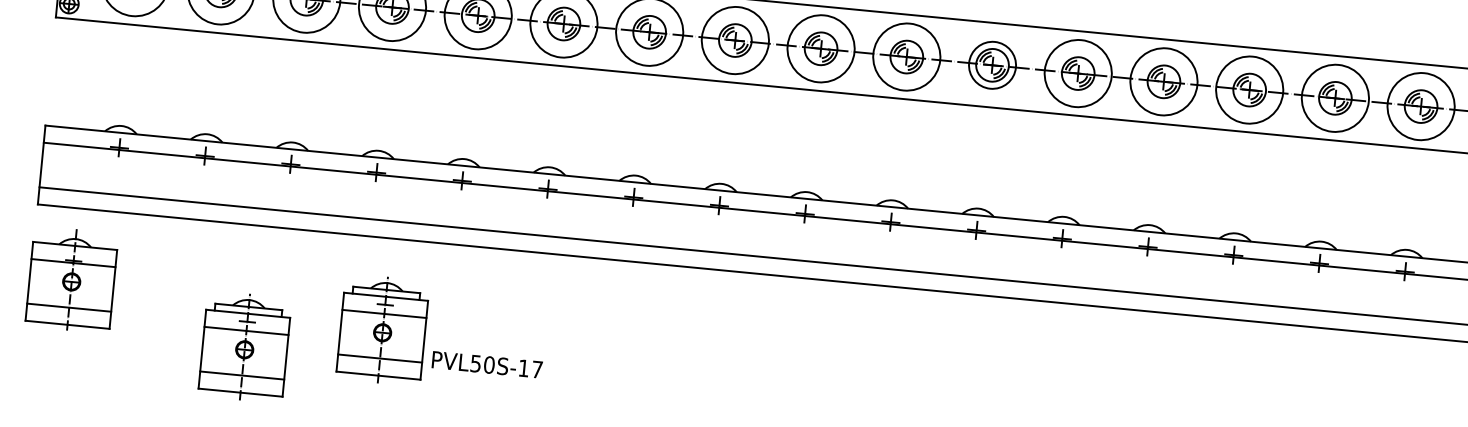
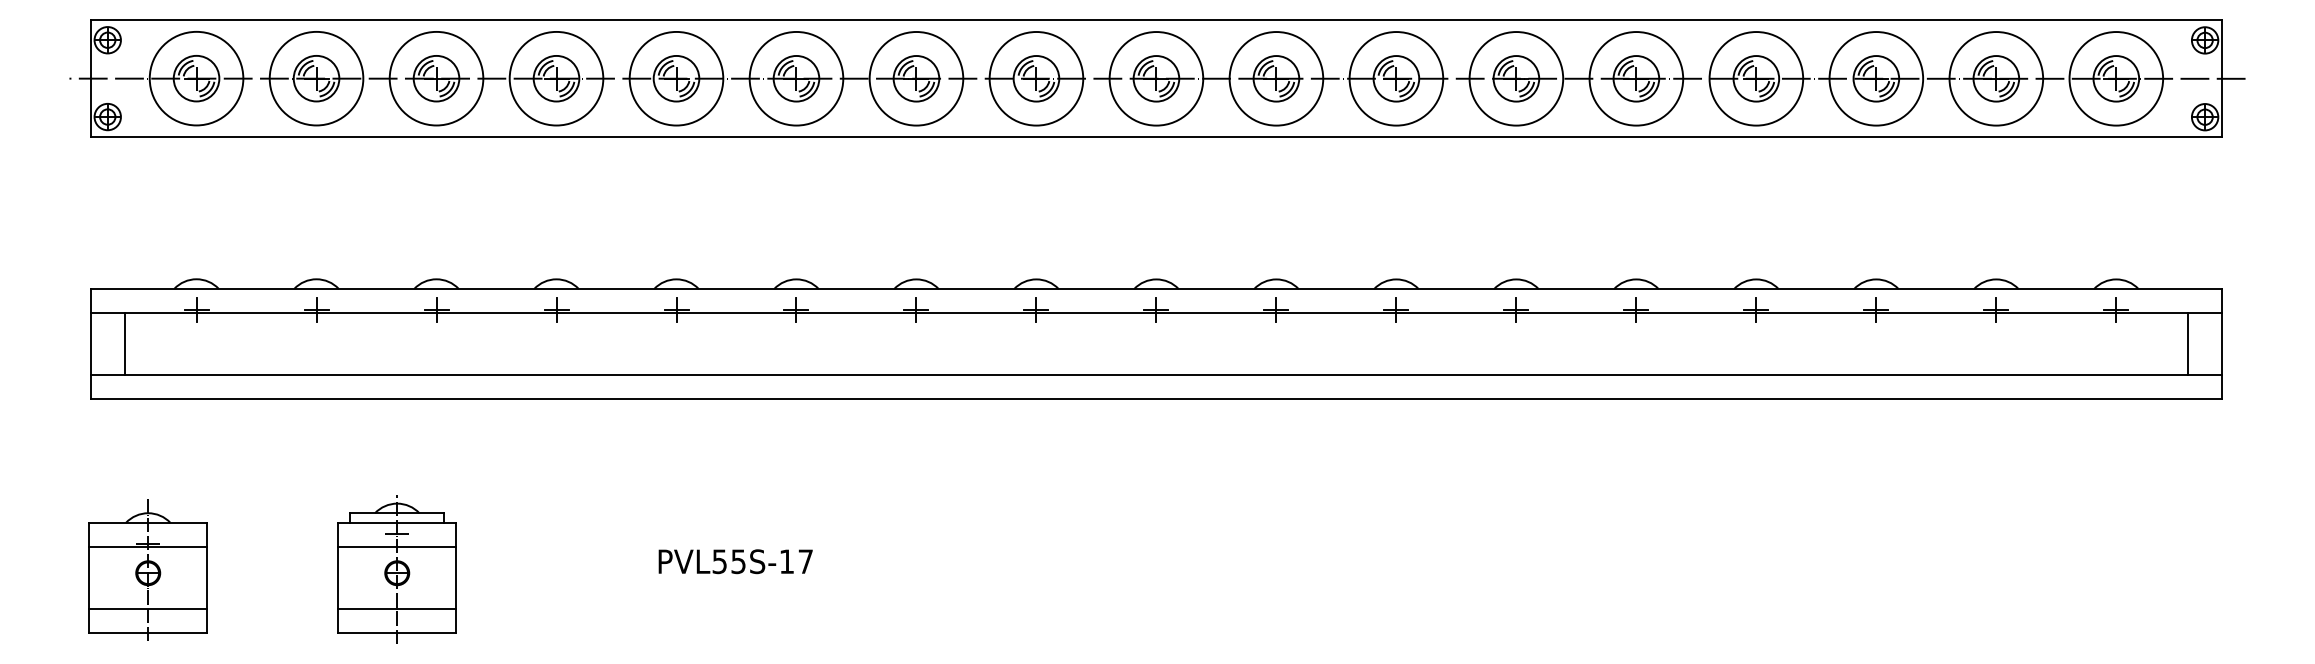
circle: (992, 65) -> (1396, 78), size x1.43
line: (65, 166) -> (124, 343), added
part: (71, 279) -> (147, 569), moved
part: (382, 330) -> (585, 527), removed
text: (489, 364) -> (738, 561), PVL50S-17 -> PVL55S-17

